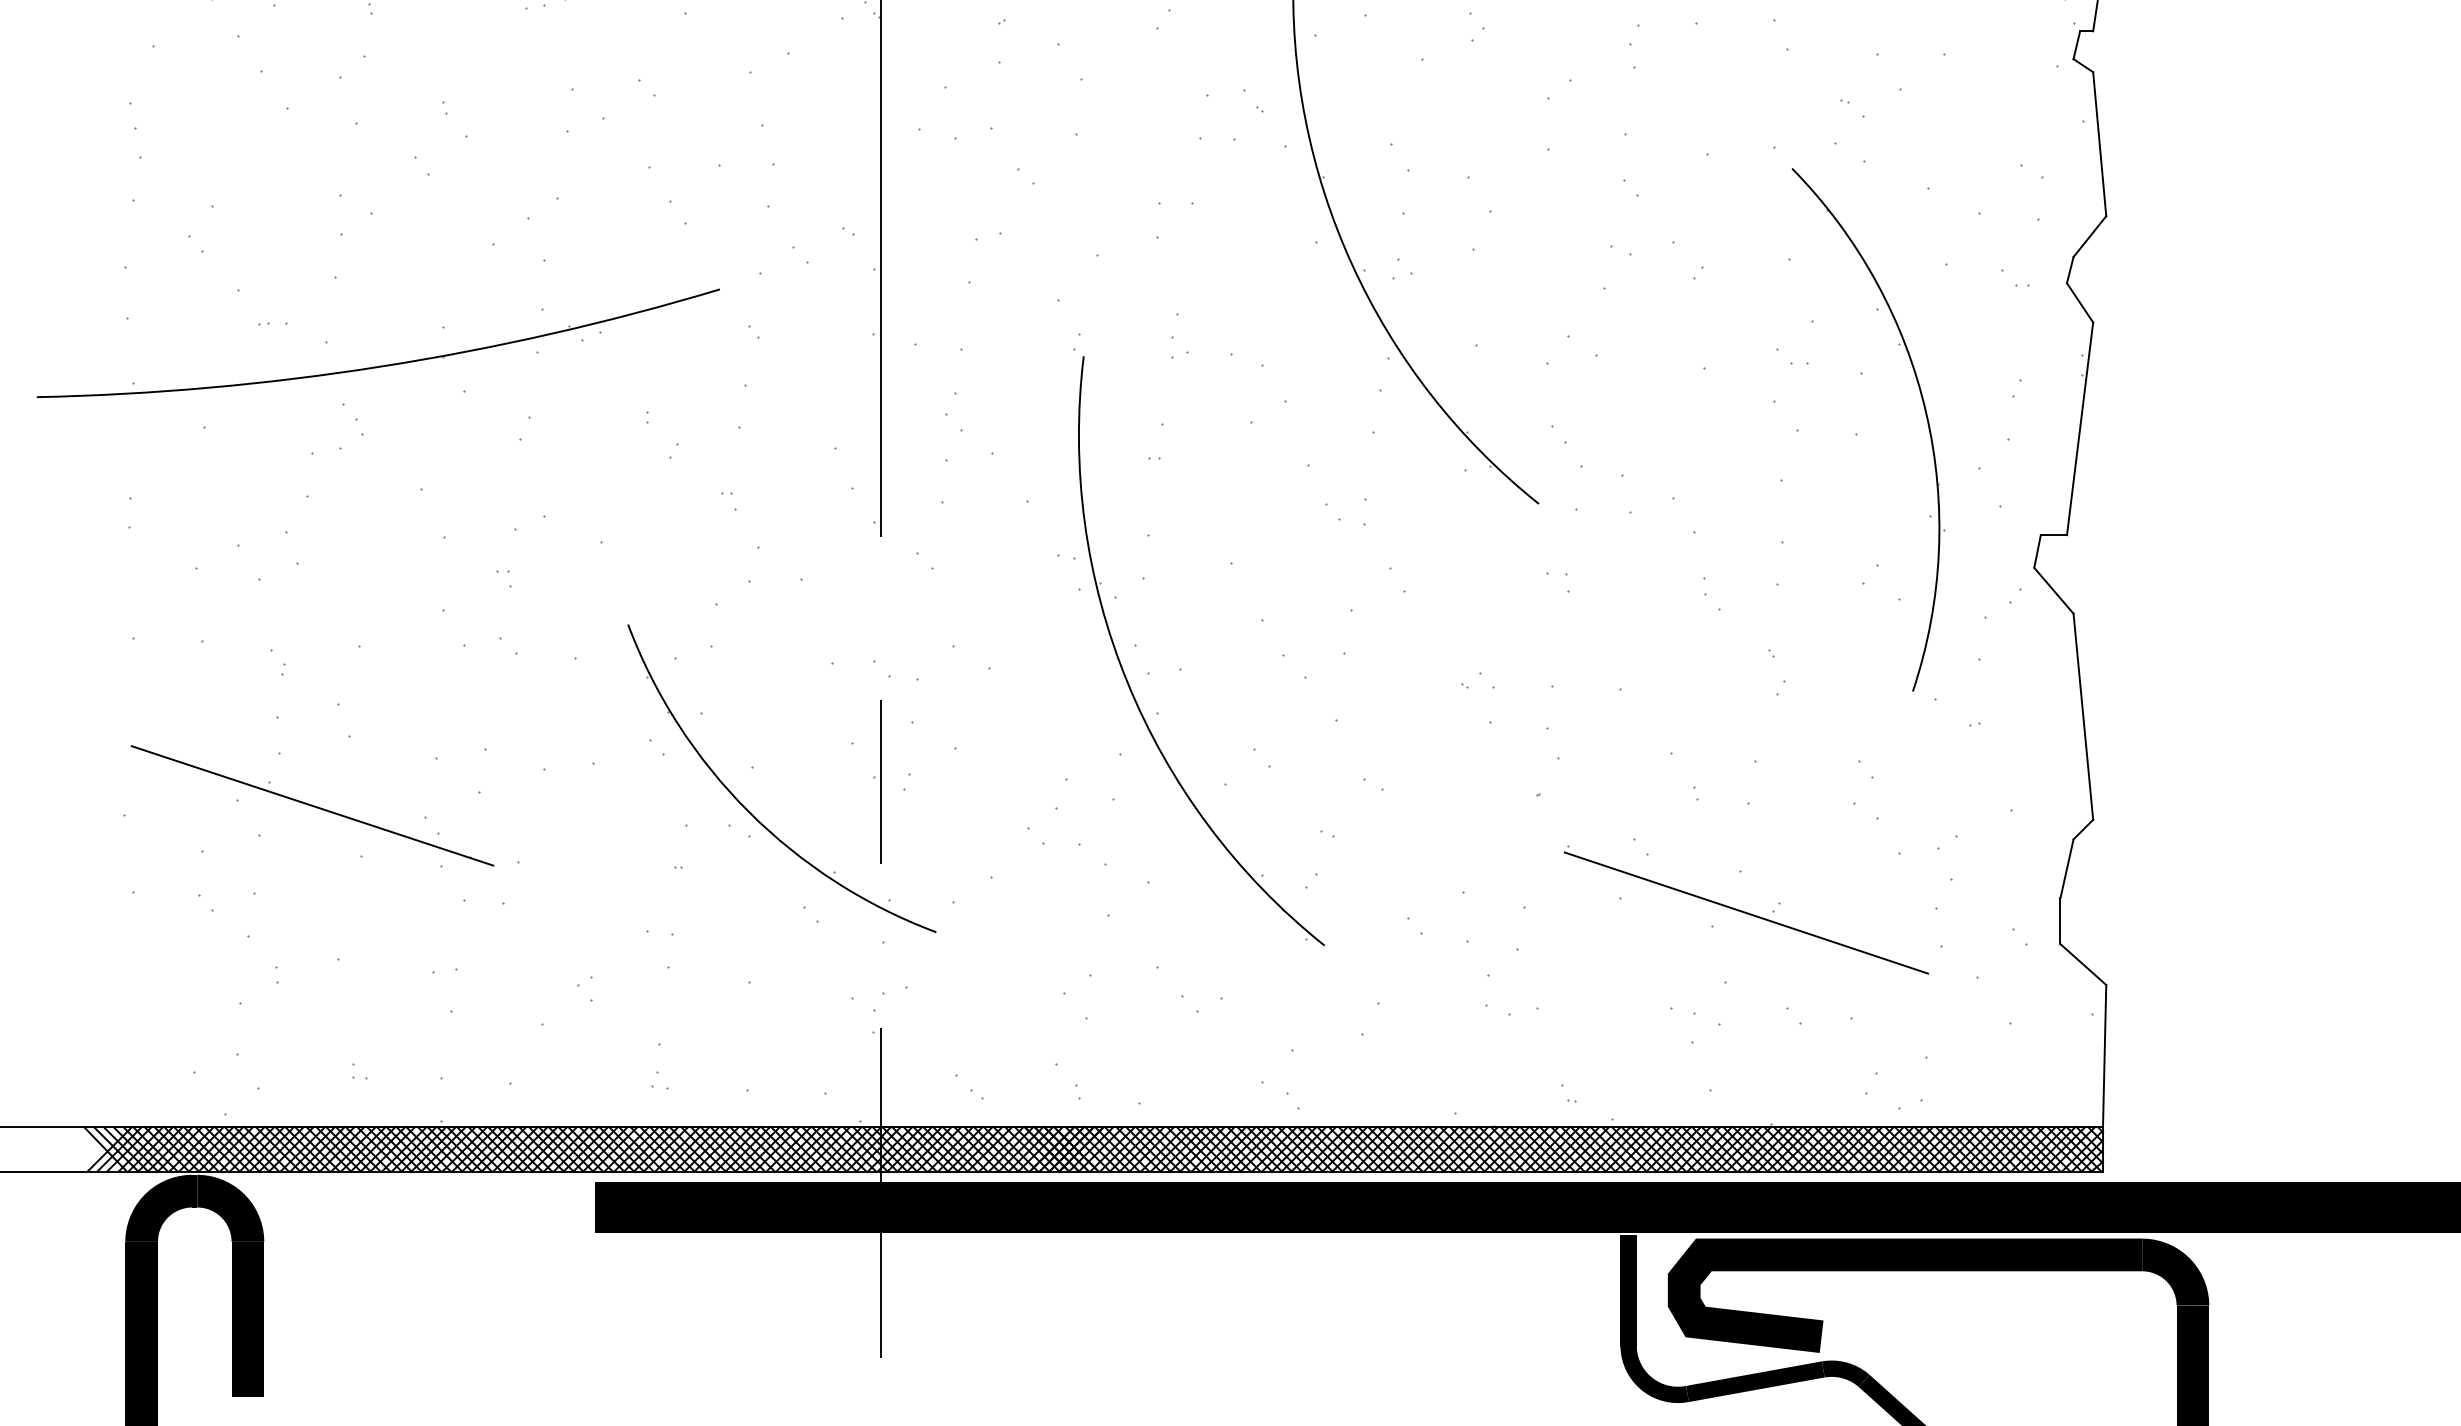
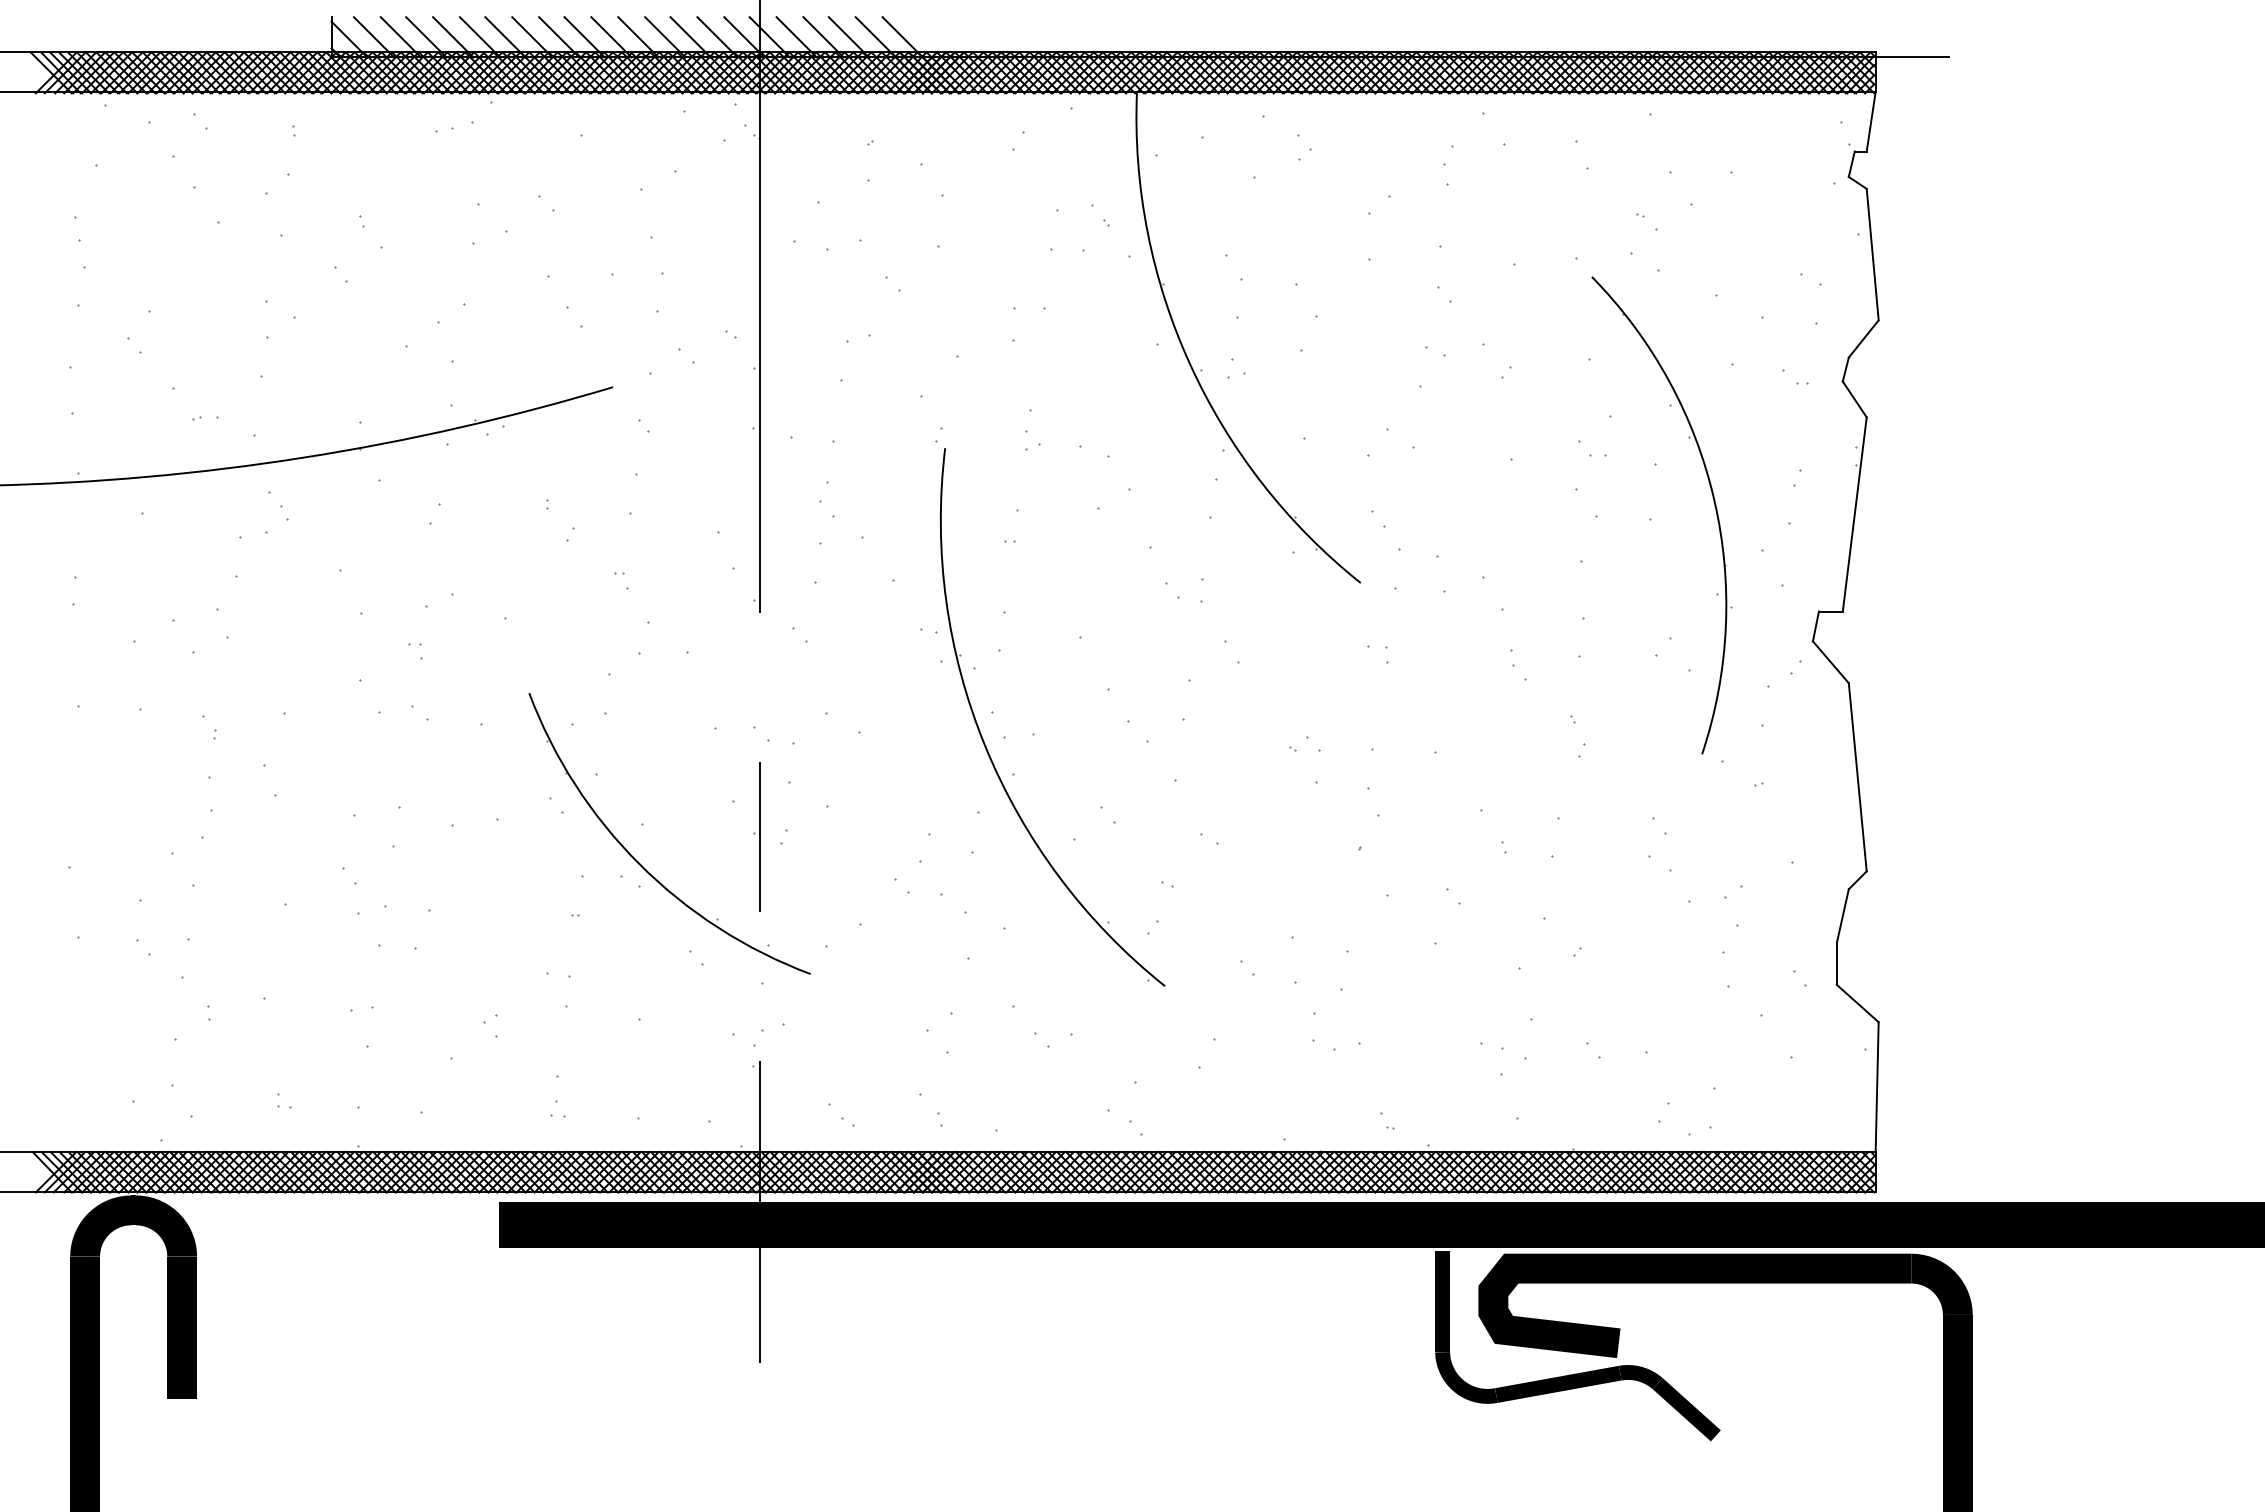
line: (312, 805) -> (241, 858), removed
line: (1745, 913) -> (1549, 956), removed

